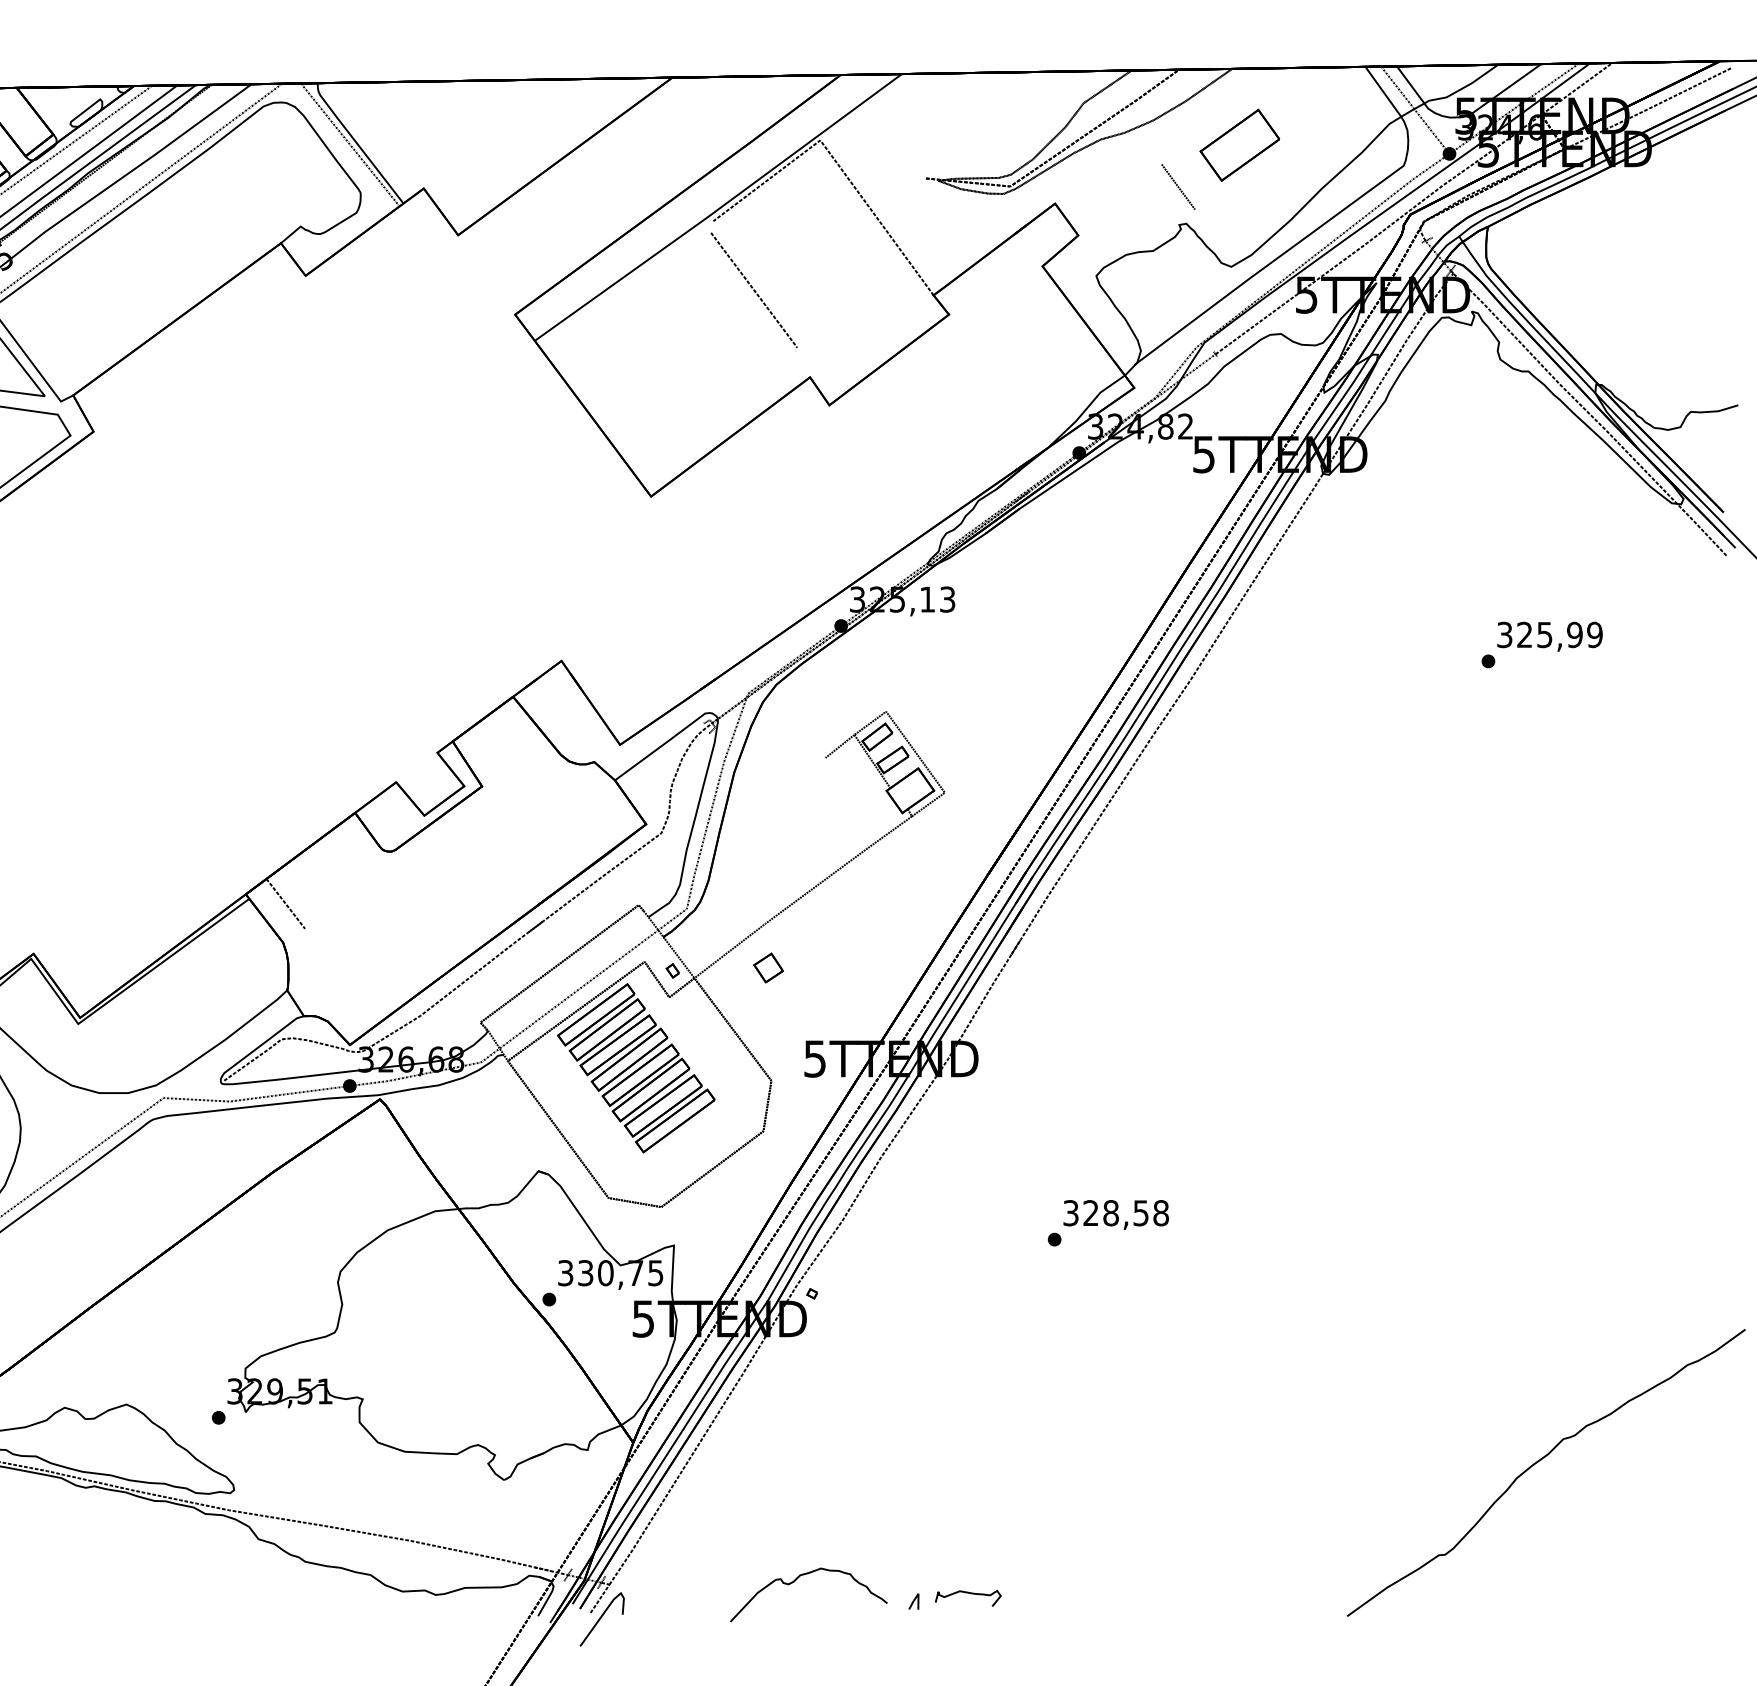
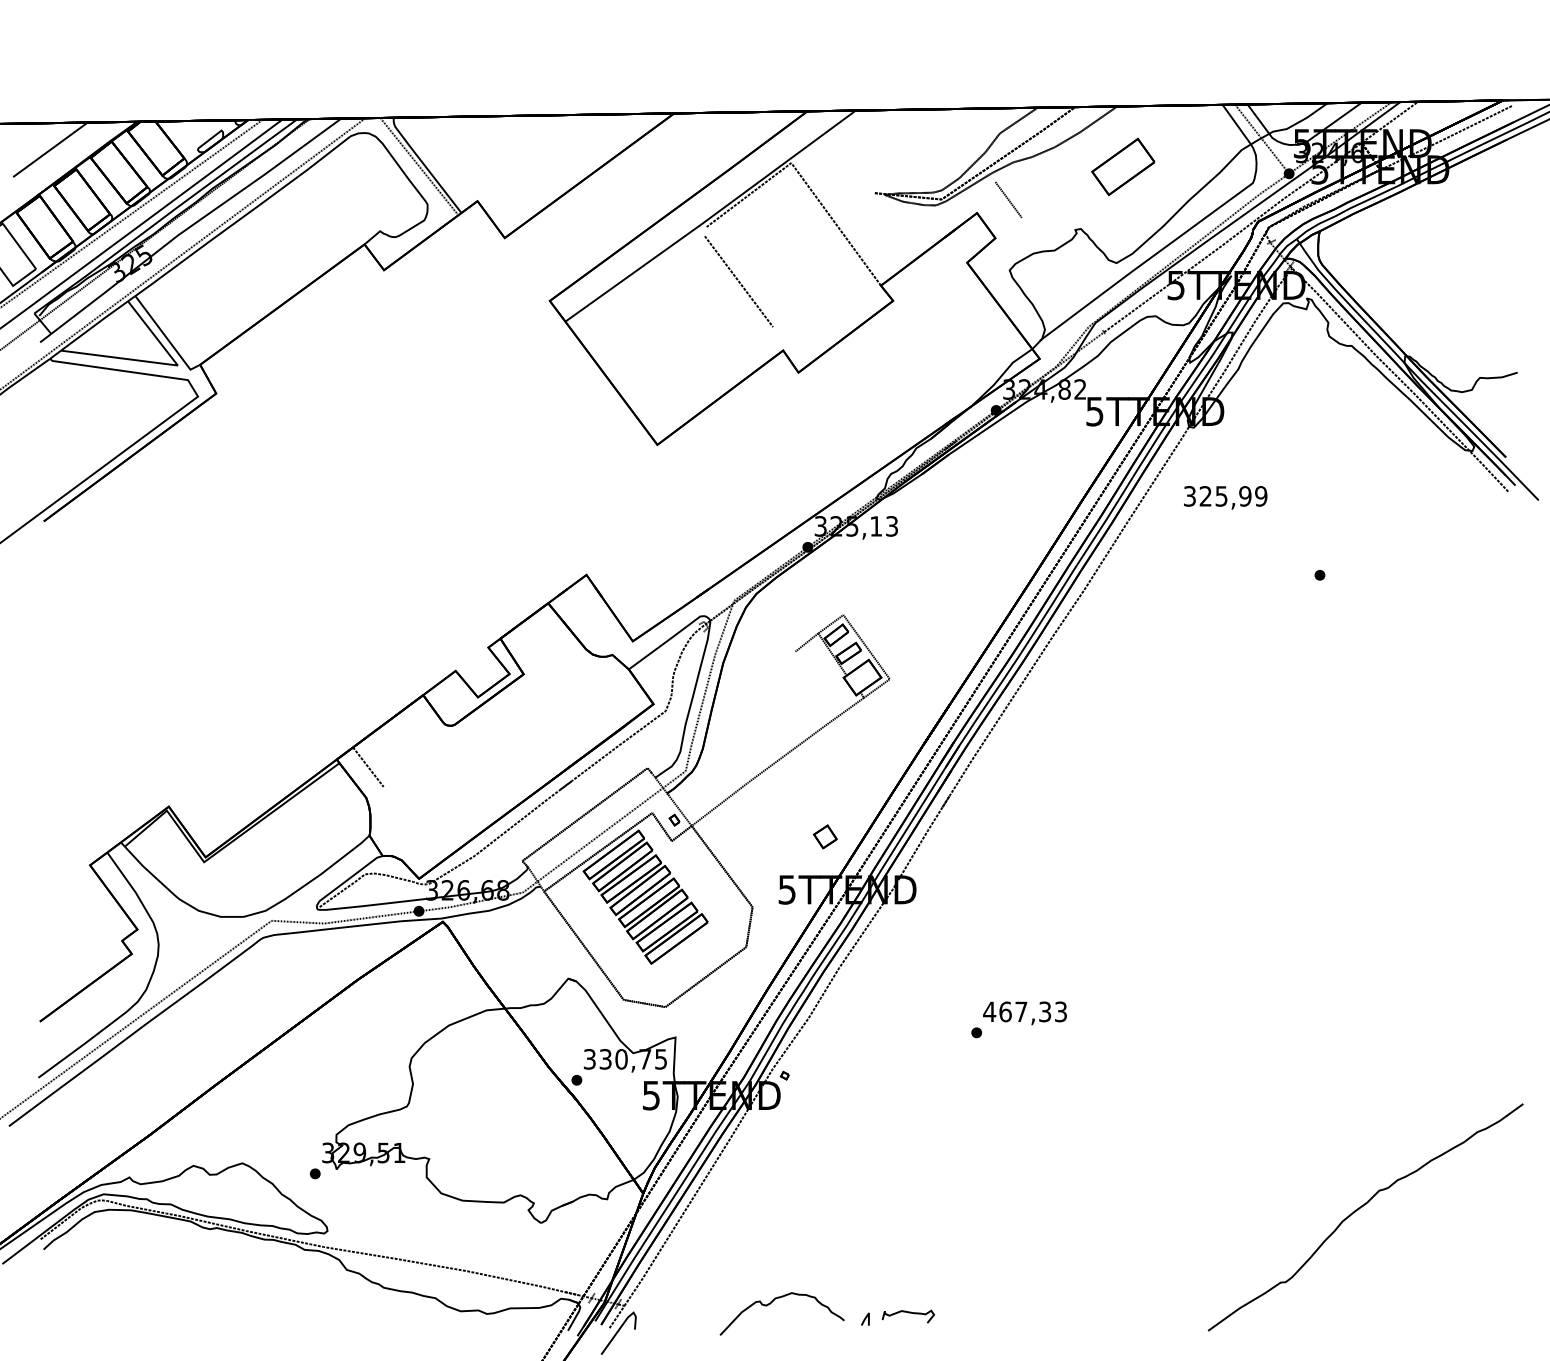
line: (1178, 186) -> (1008, 199), moved
text: (1549, 636) -> (1225, 497), moved
part: (768, 967) -> (825, 836), moved
text: (1116, 1212) -> (1025, 1011), 328,58 -> 467,33

